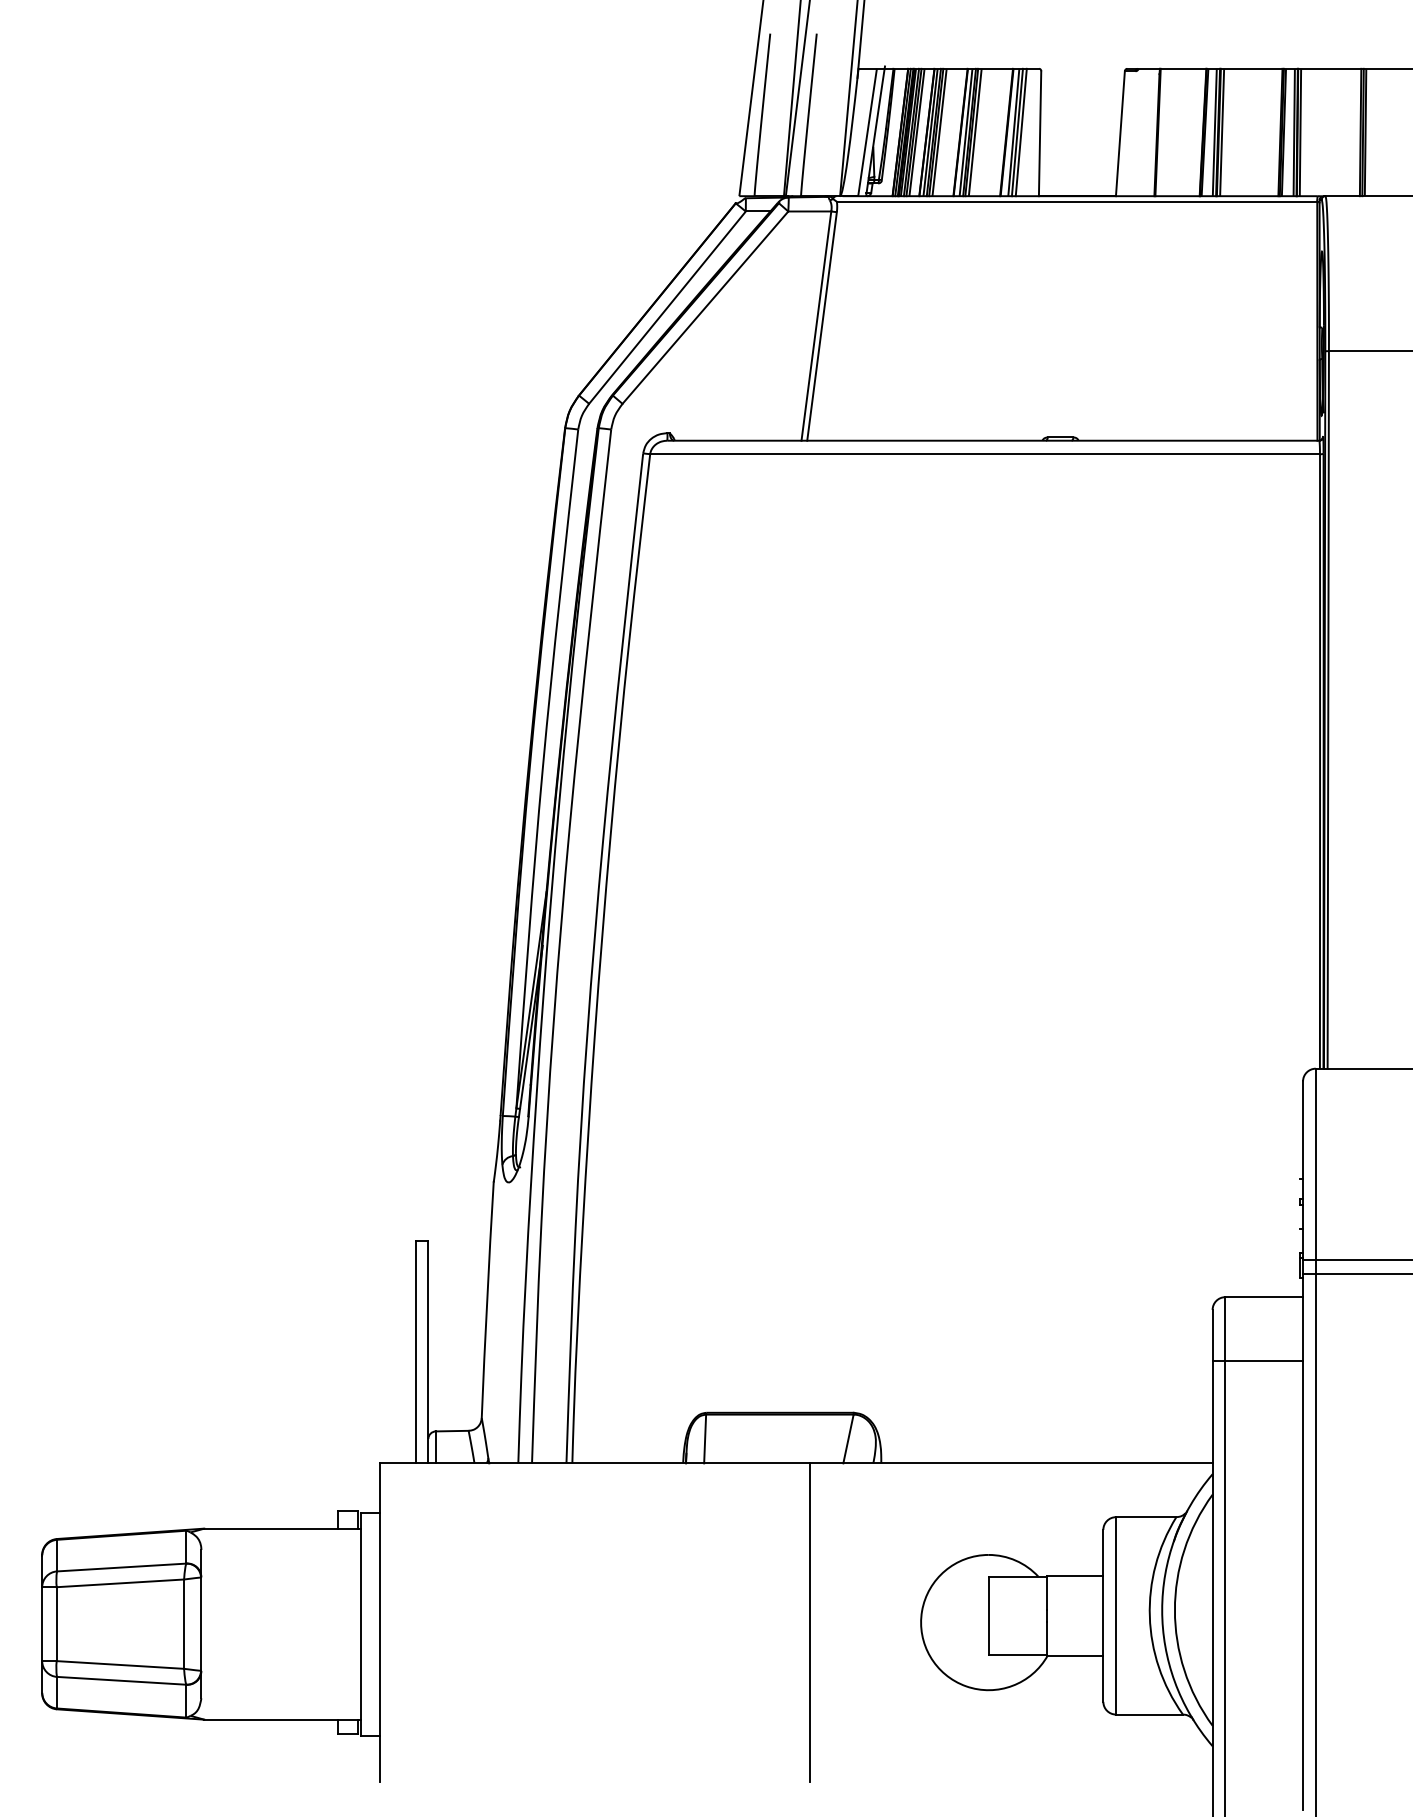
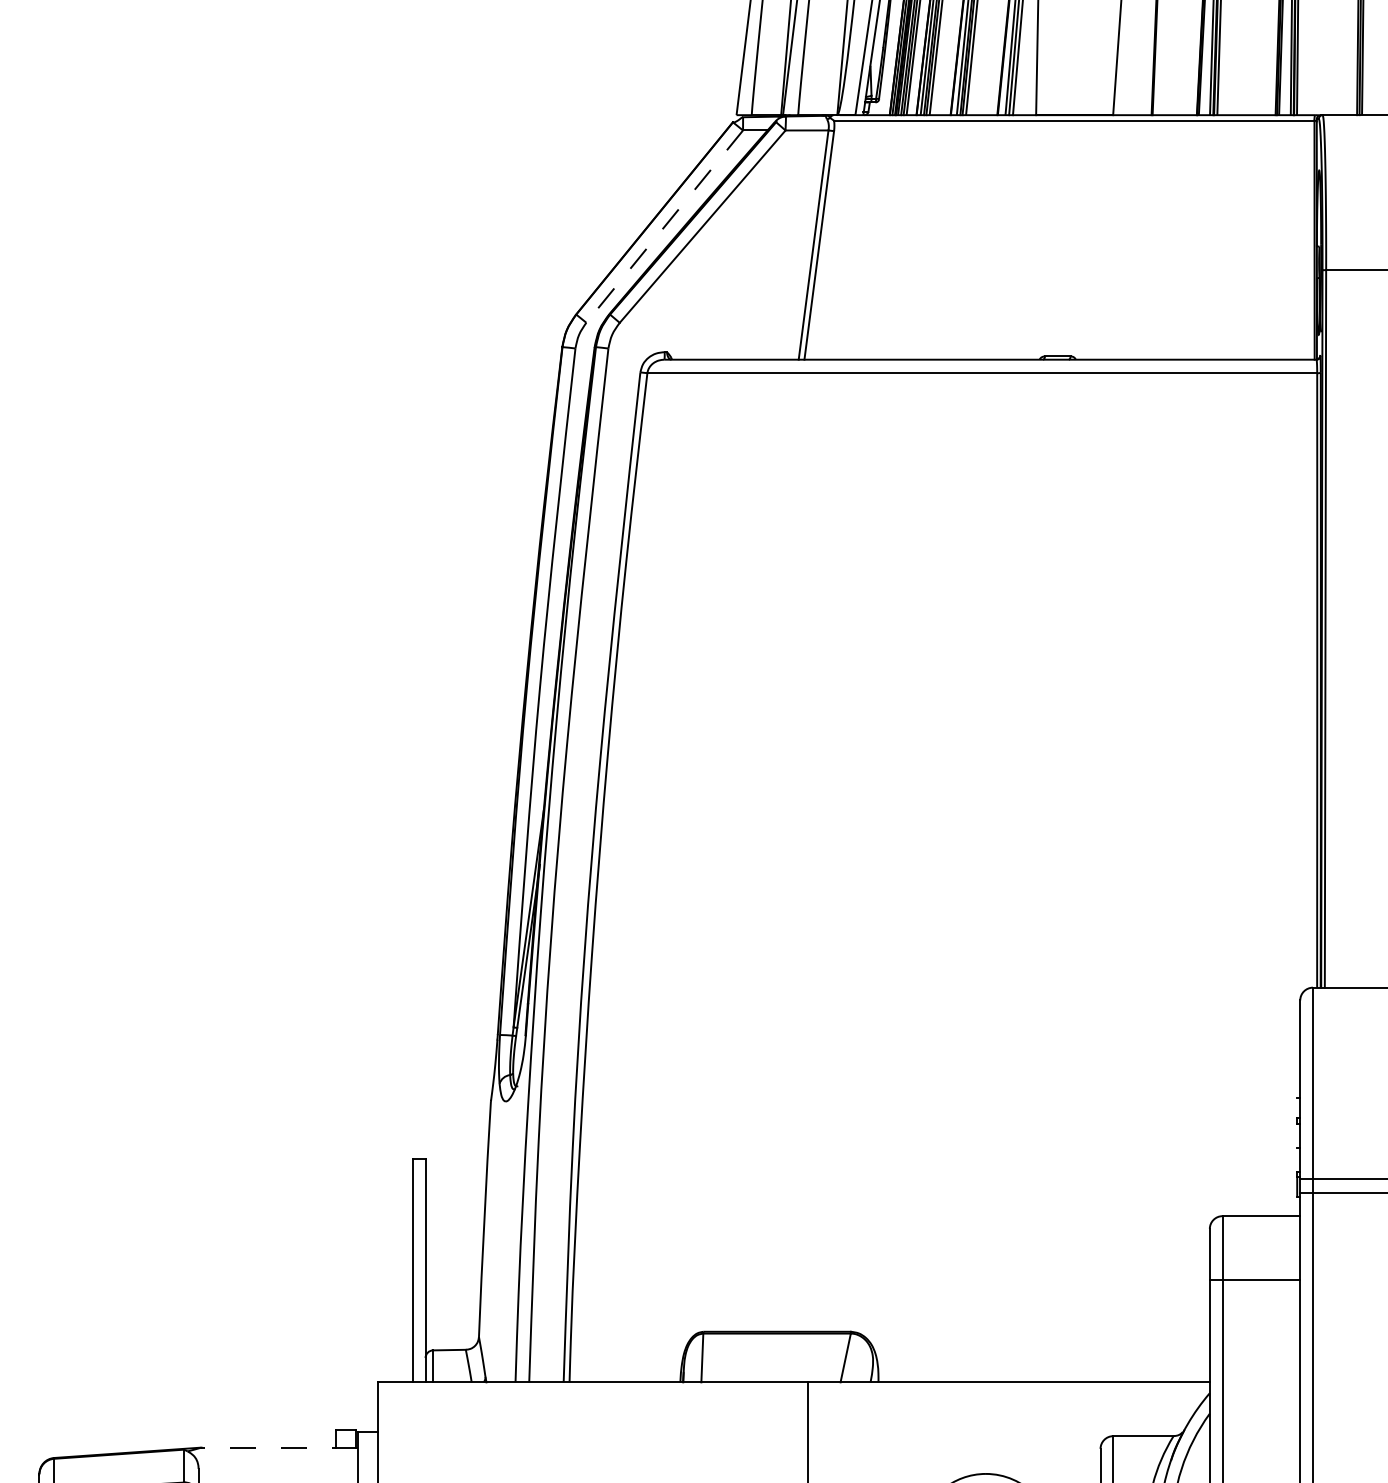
line: (667, 308) -> (664, 227), solid -> dashed
line: (281, 1528) -> (278, 1447), solid -> dashed

